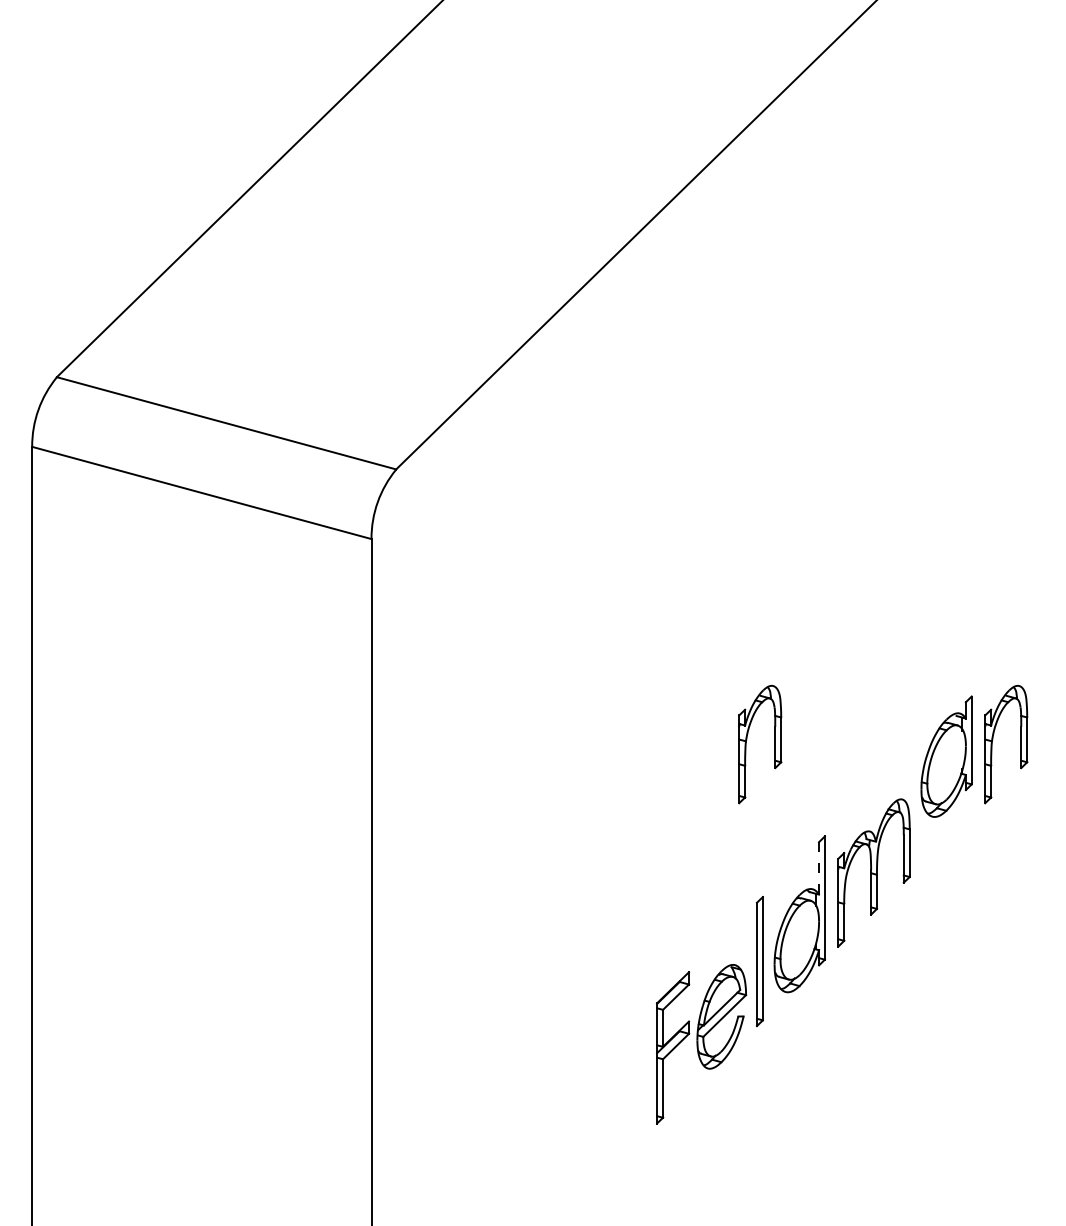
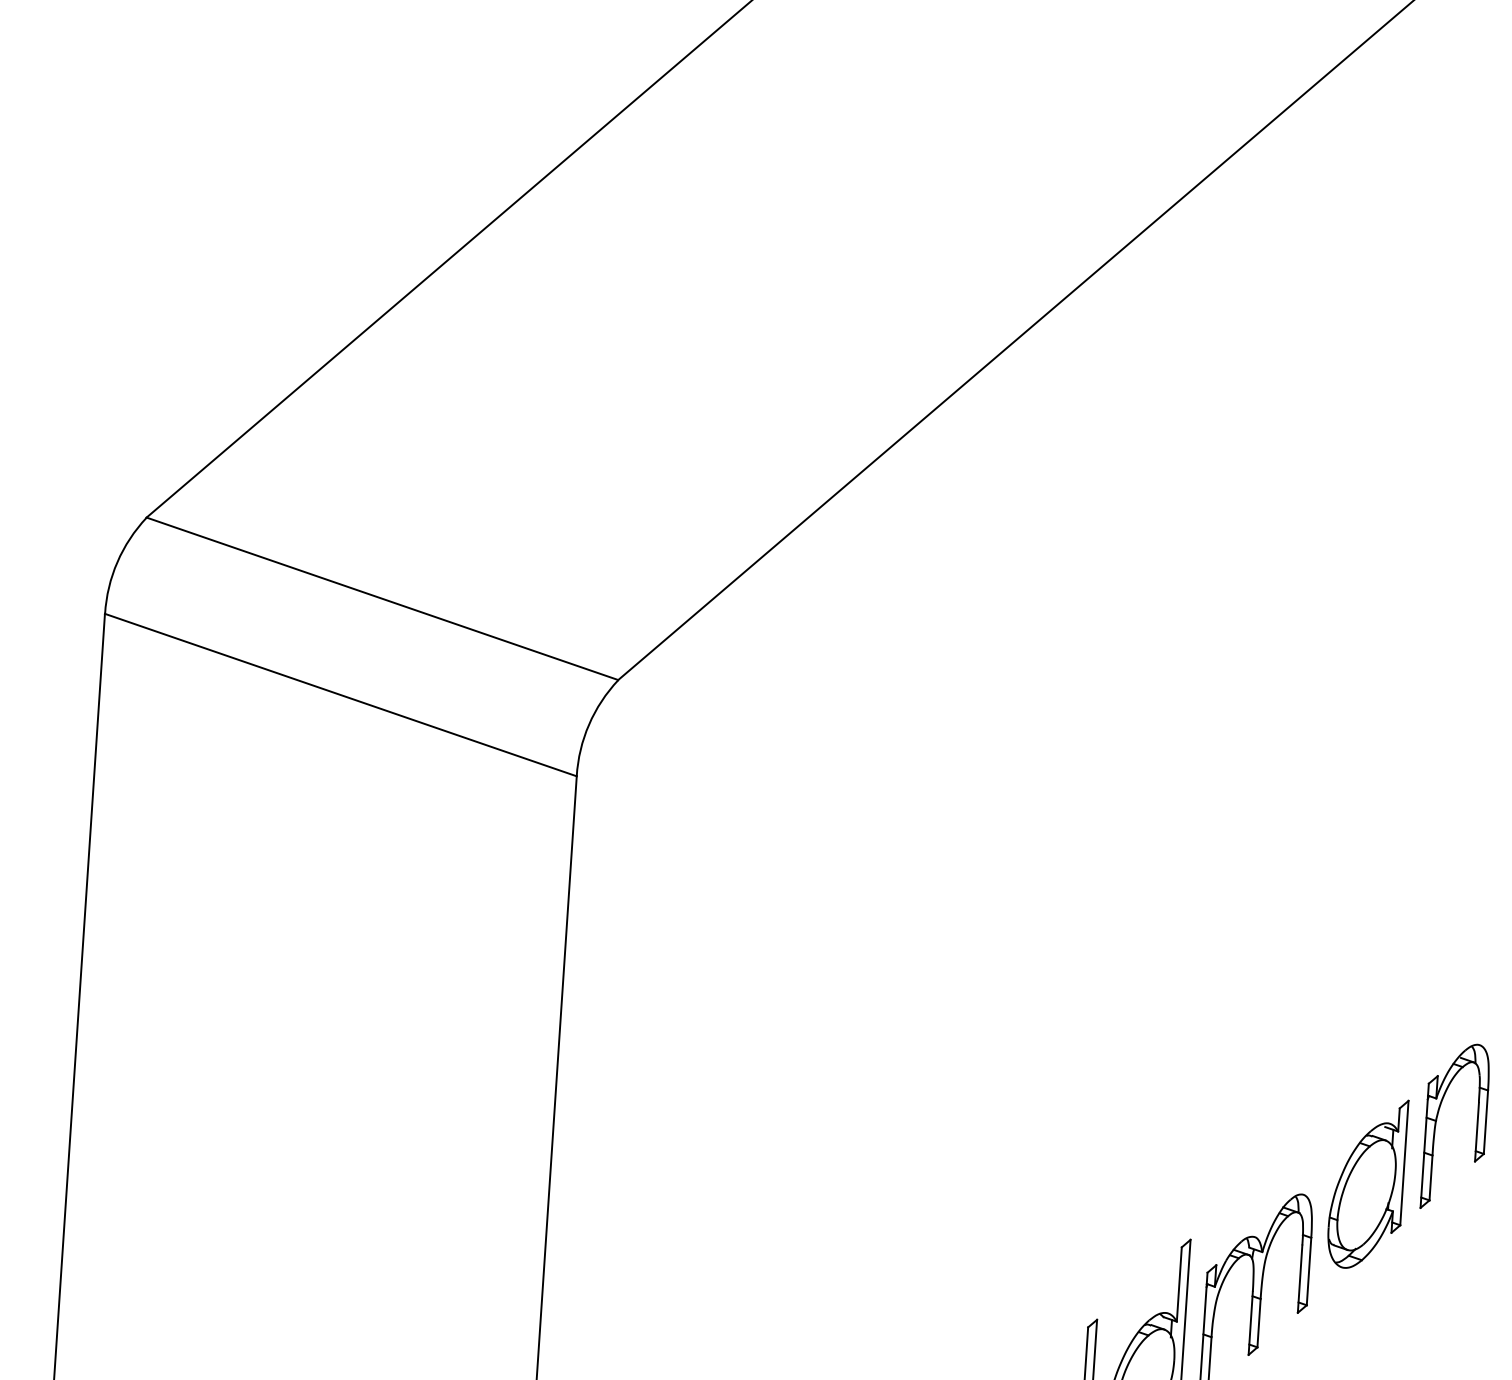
part: (747, 740) -> (1090, 1096), removed
part: (946, 756) -> (1367, 1183), moved
line: (819, 867) -> (1179, 1283), dashed -> solid

